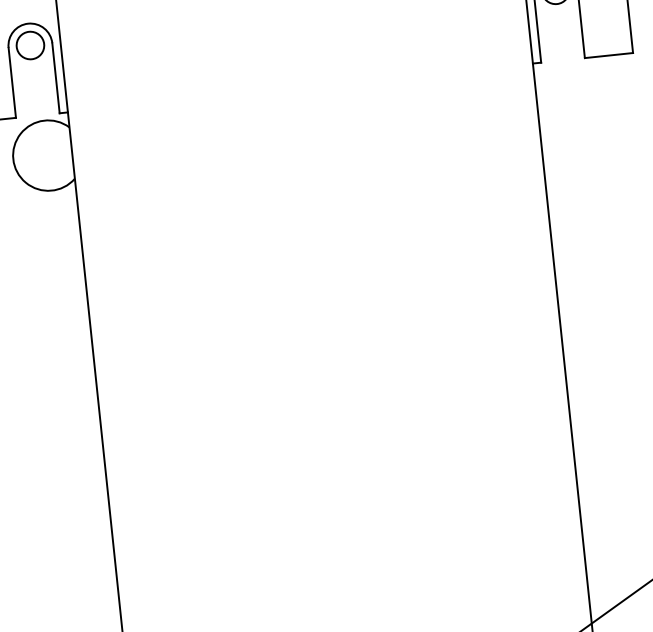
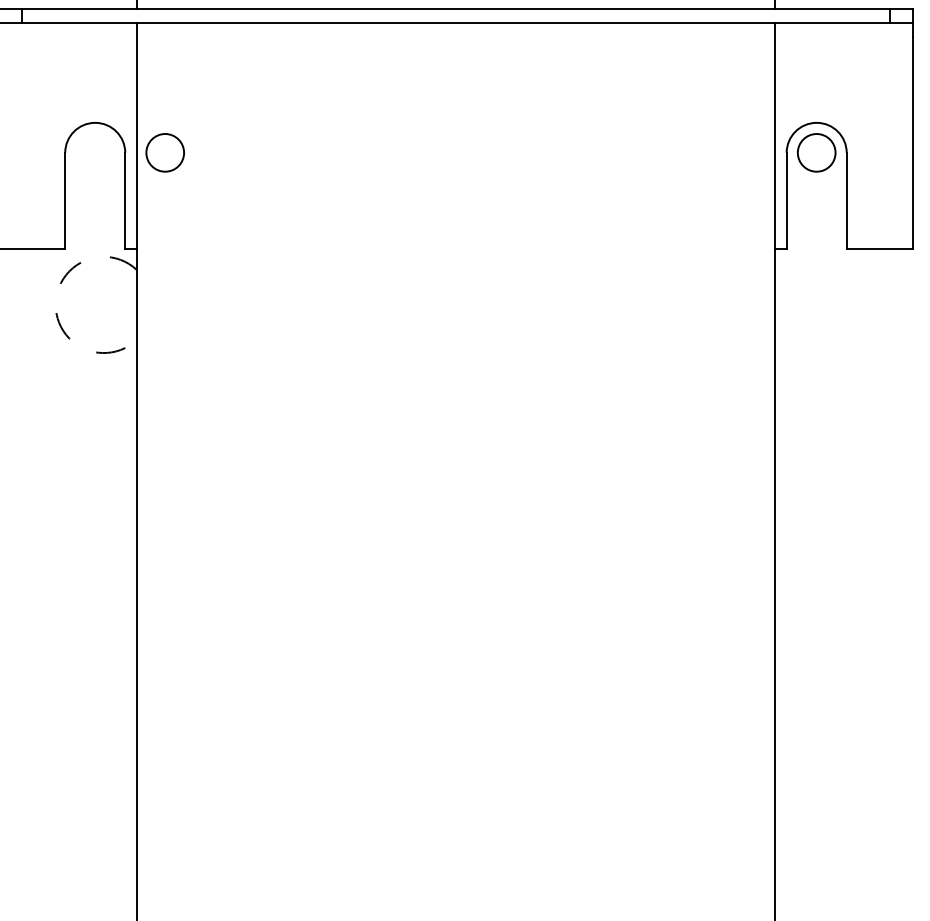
circle: (29, 45) -> (164, 152), moved
arc: (13, 158) -> (55, 304), solid -> dashed

